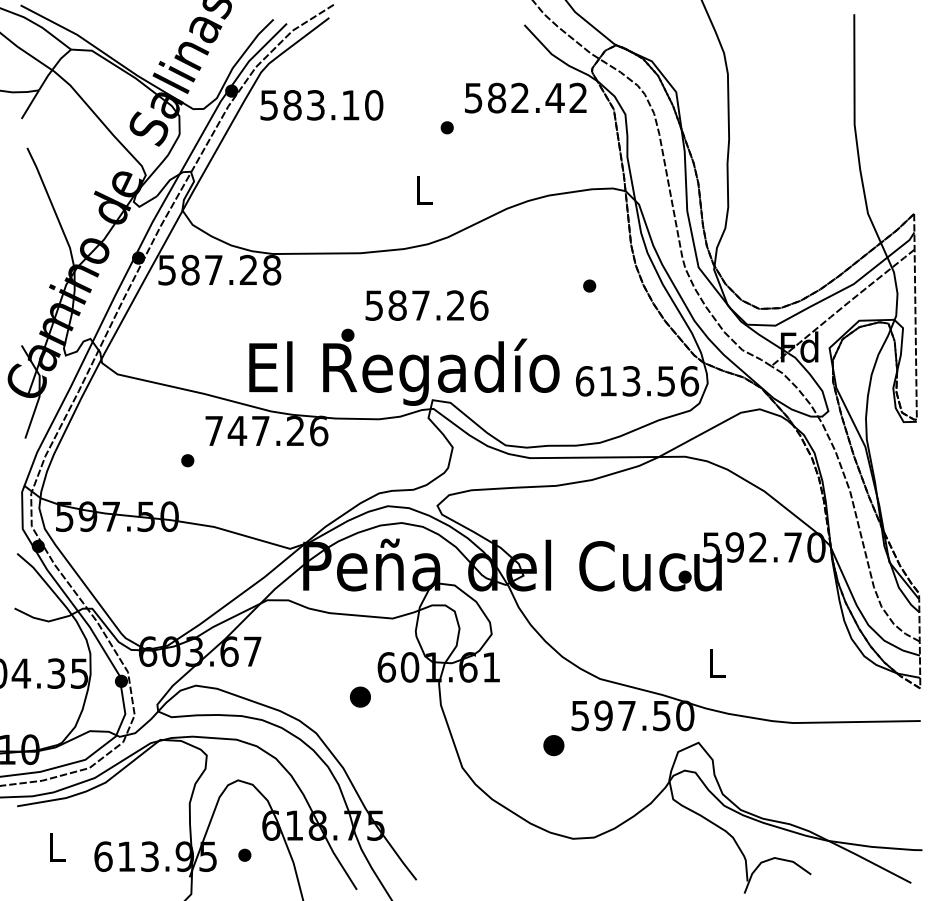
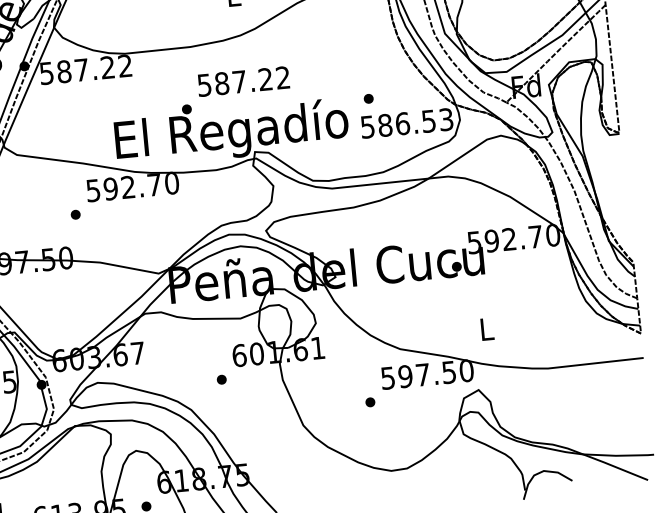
text: (272, 270) -> (125, 66), 587.28 -> 587.22
part: (589, 285) -> (368, 98), moved
text: (479, 305) -> (283, 77), 587.26 -> 587.22
text: (637, 381) -> (407, 123), 613.56 -> 586.53
text: (266, 430) -> (132, 186), 747.26 -> 592.70
part: (359, 696) -> (221, 379), size x0.62
part: (553, 745) -> (370, 402), size x0.62

